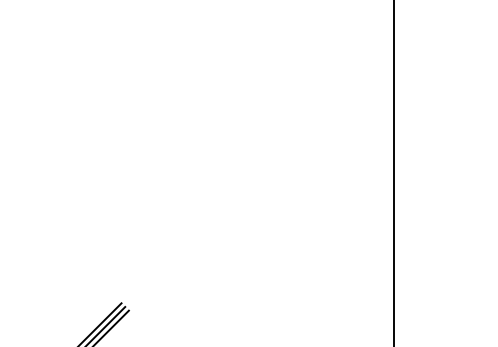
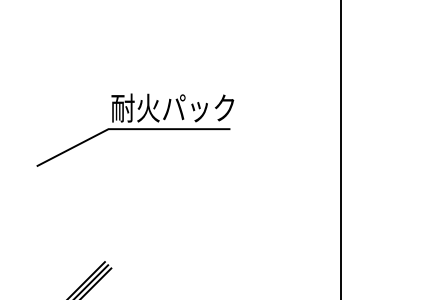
part: (156, 149) -> (135, 129), added

